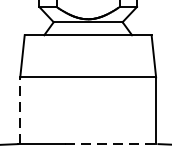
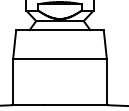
line: (20, 109) -> (13, 81), dashed -> solid
line: (112, 144) -> (76, 105), dashed -> solid

